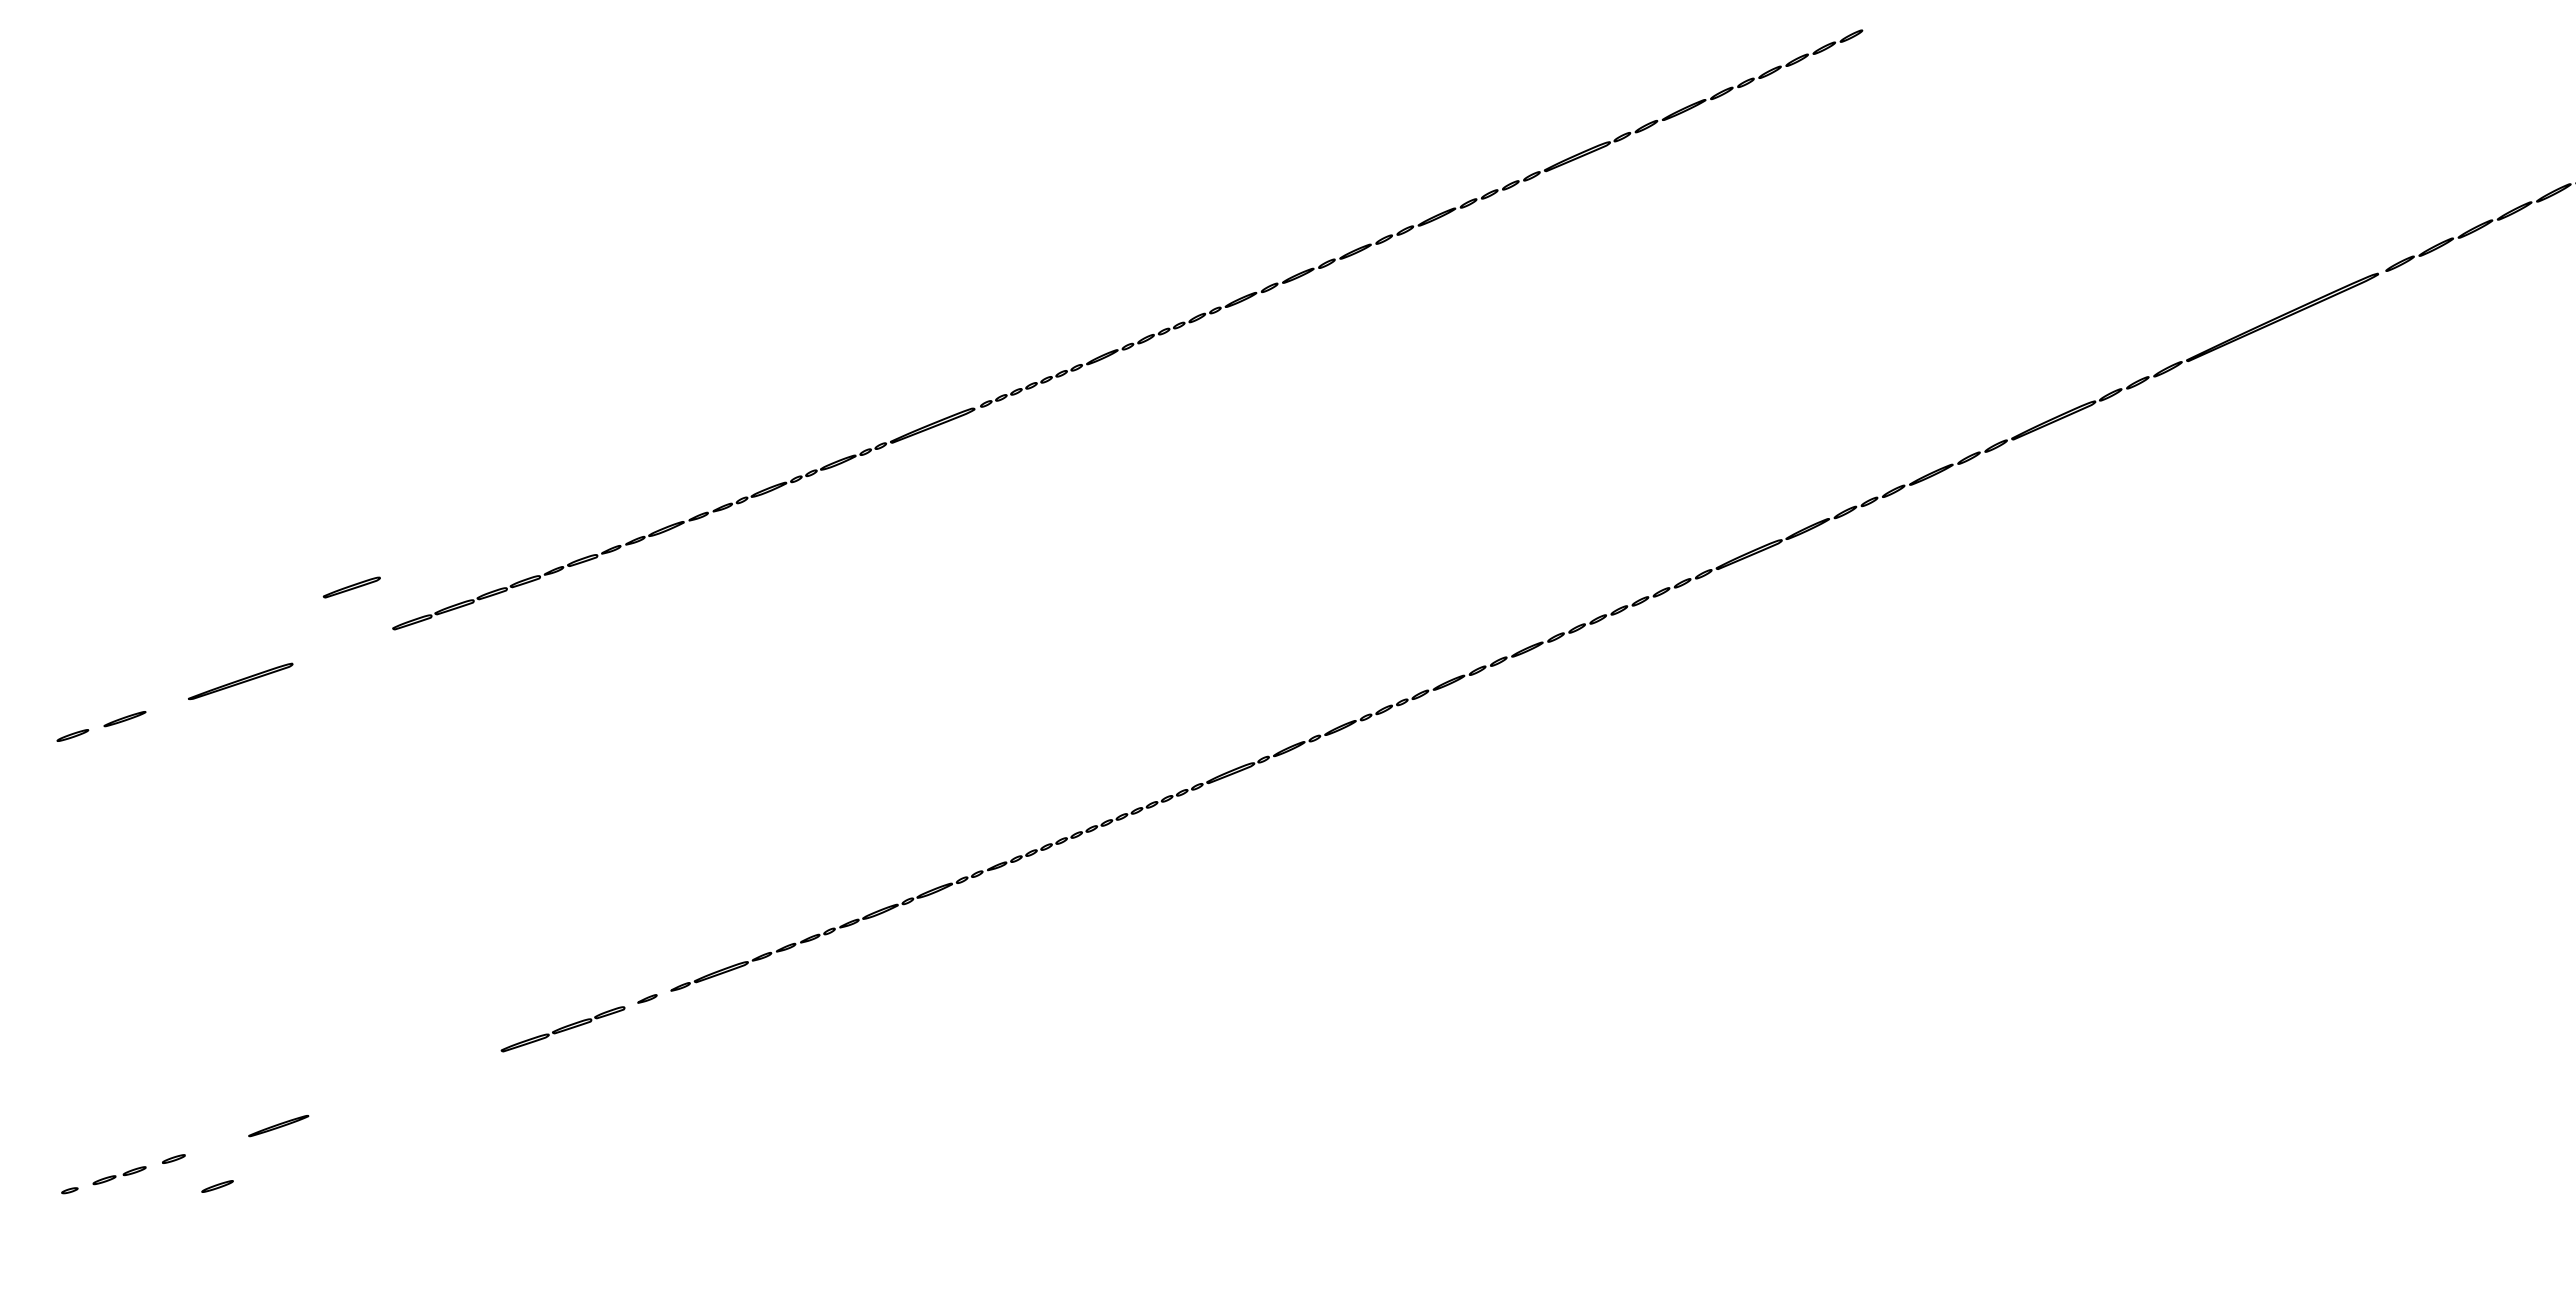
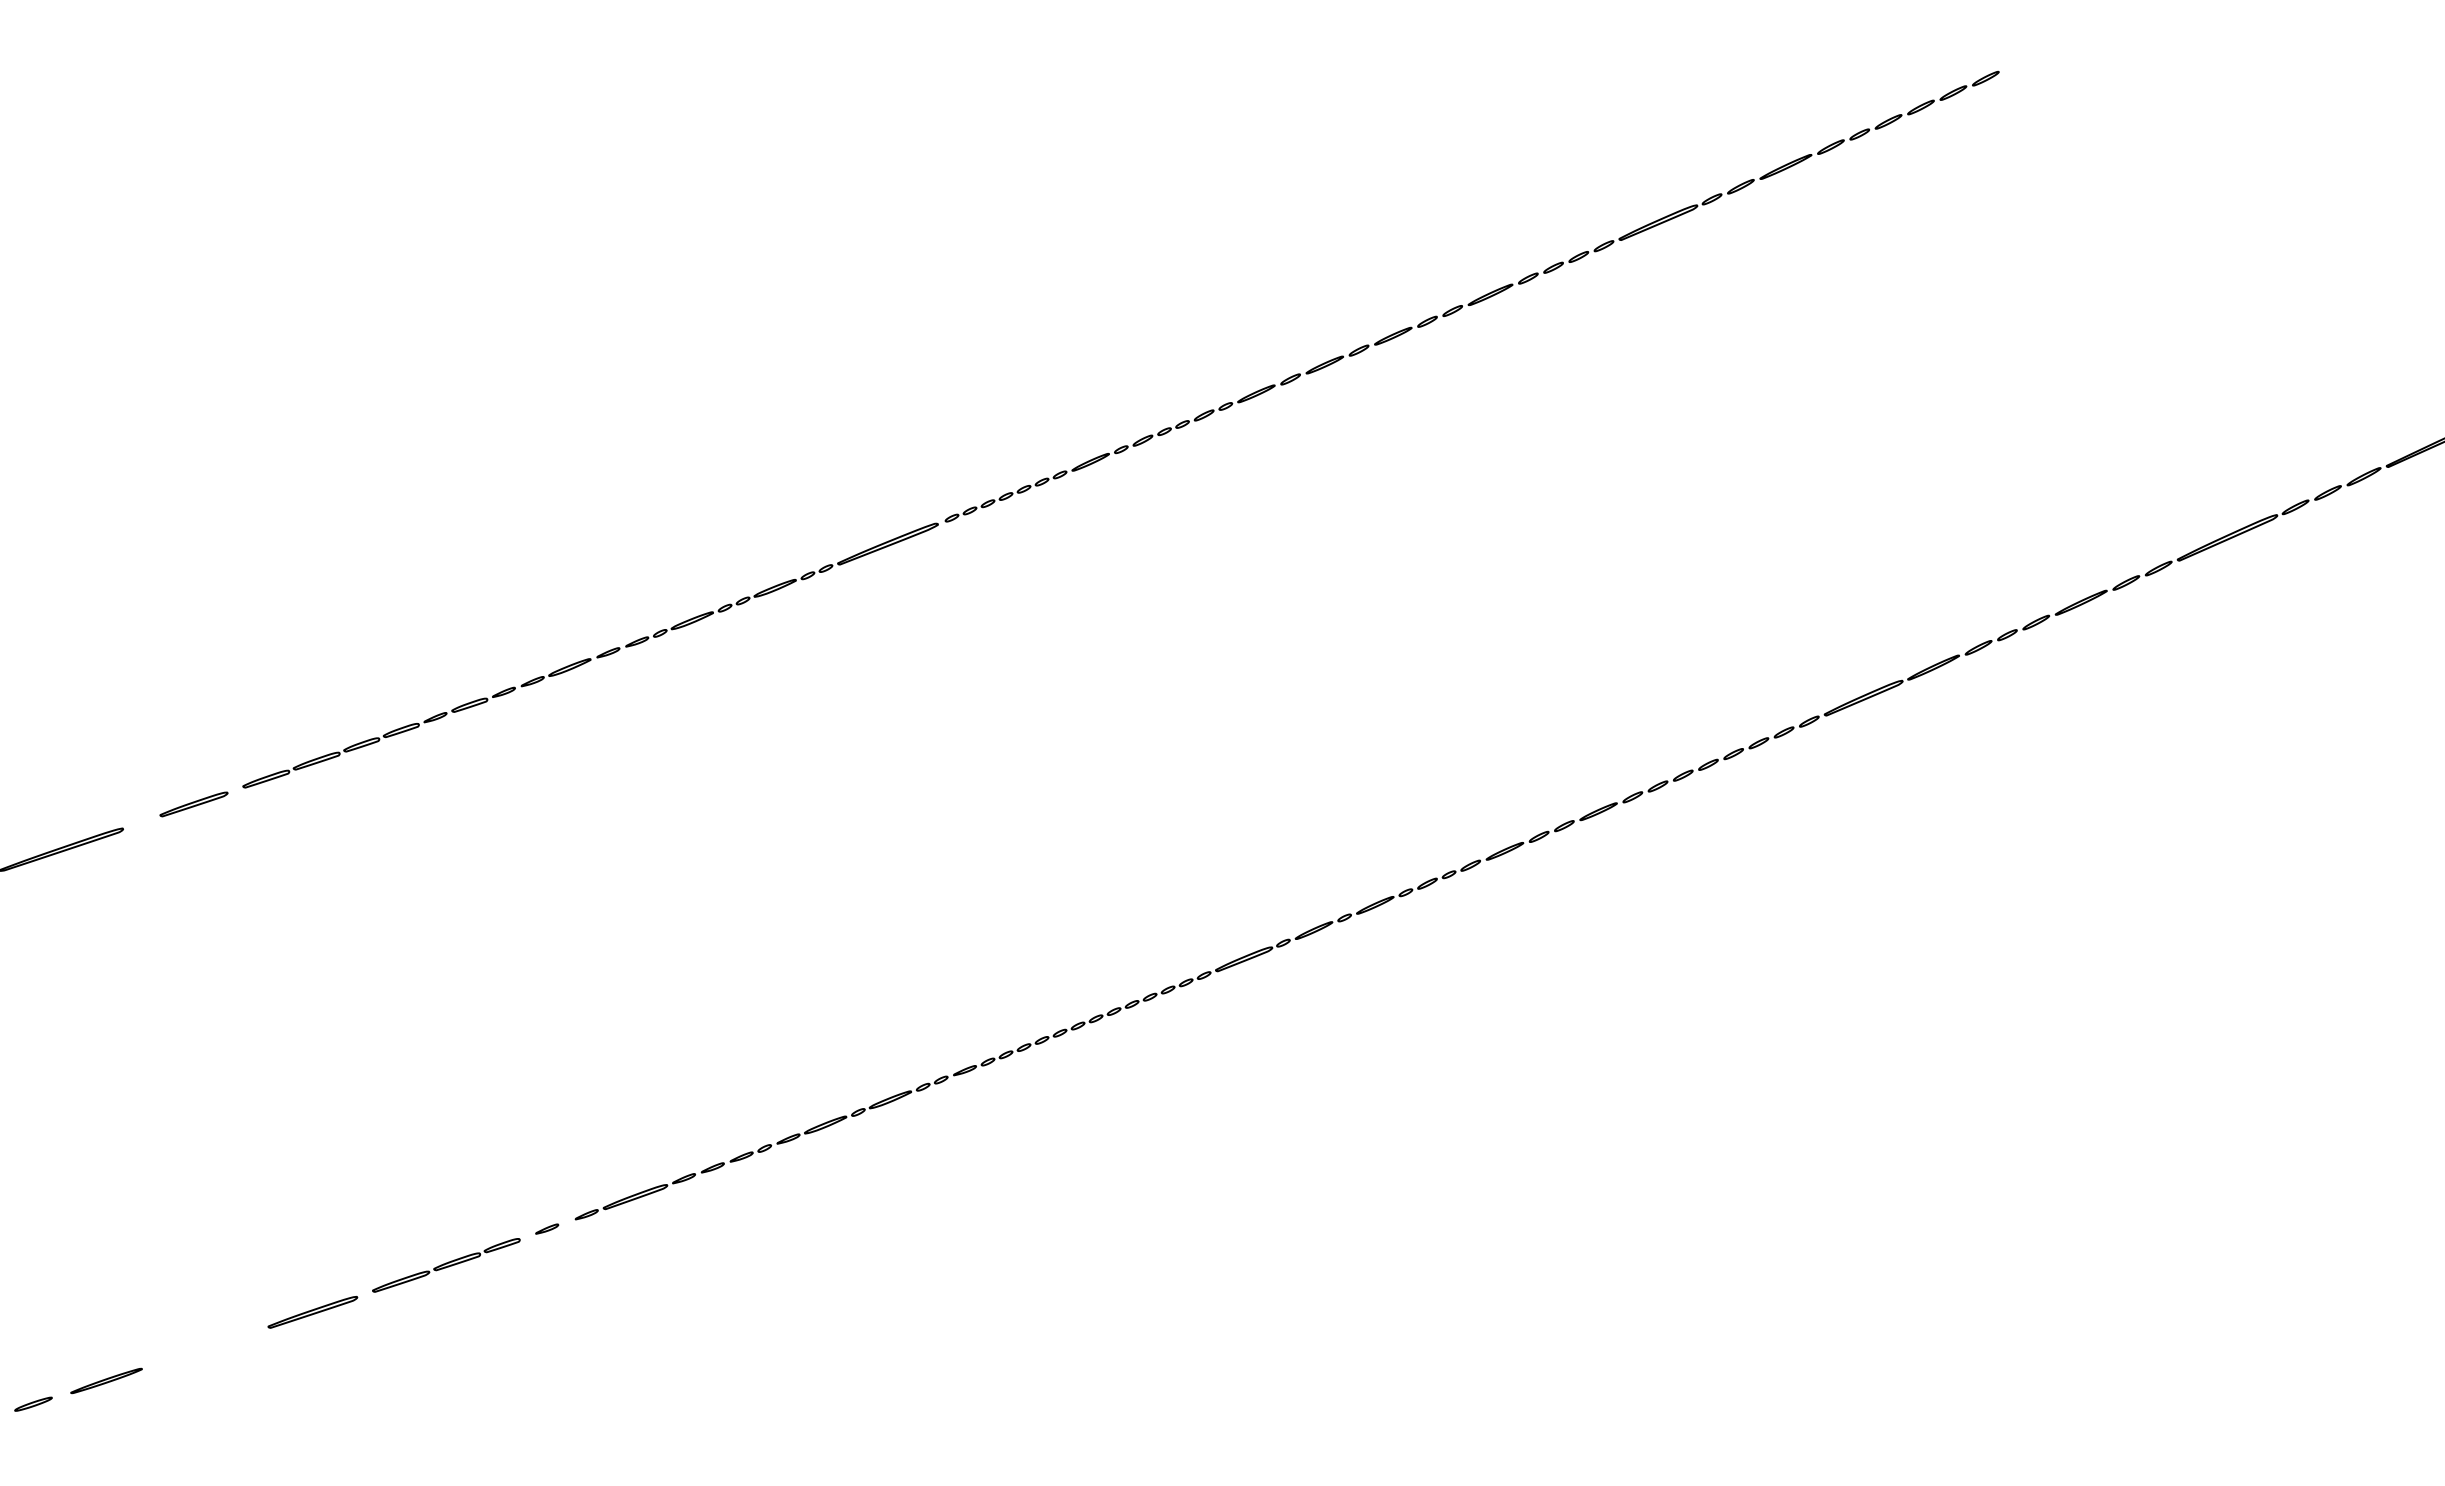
part: (351, 587) -> (193, 804), moved
part: (451, 1068) -> (313, 1312), added
part: (217, 1186) -> (33, 1404), moved

